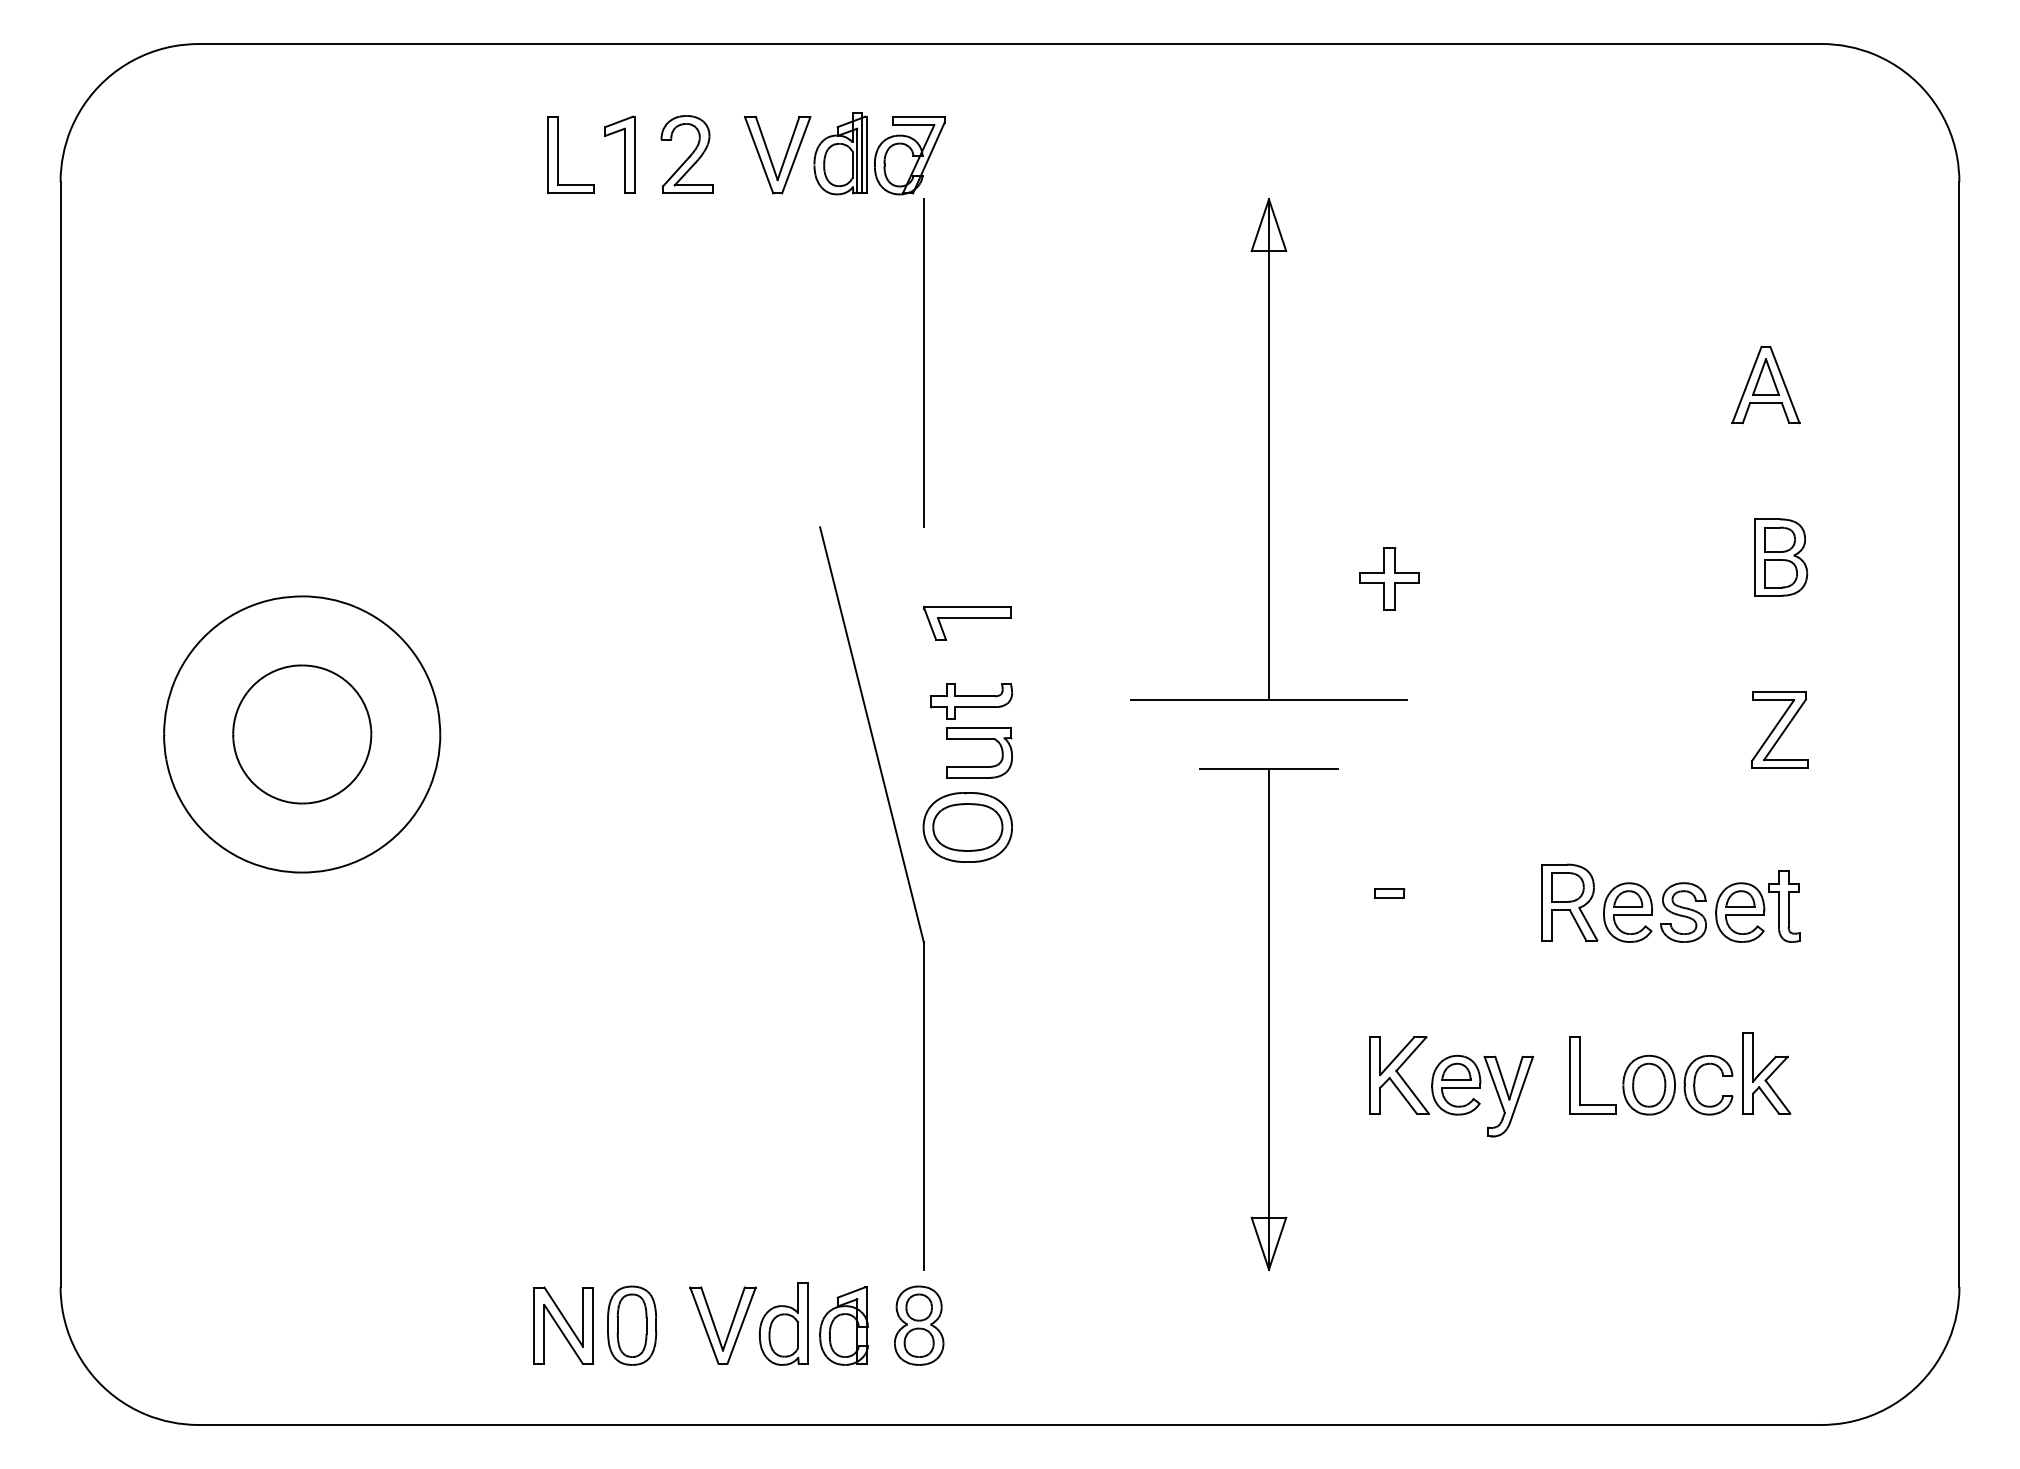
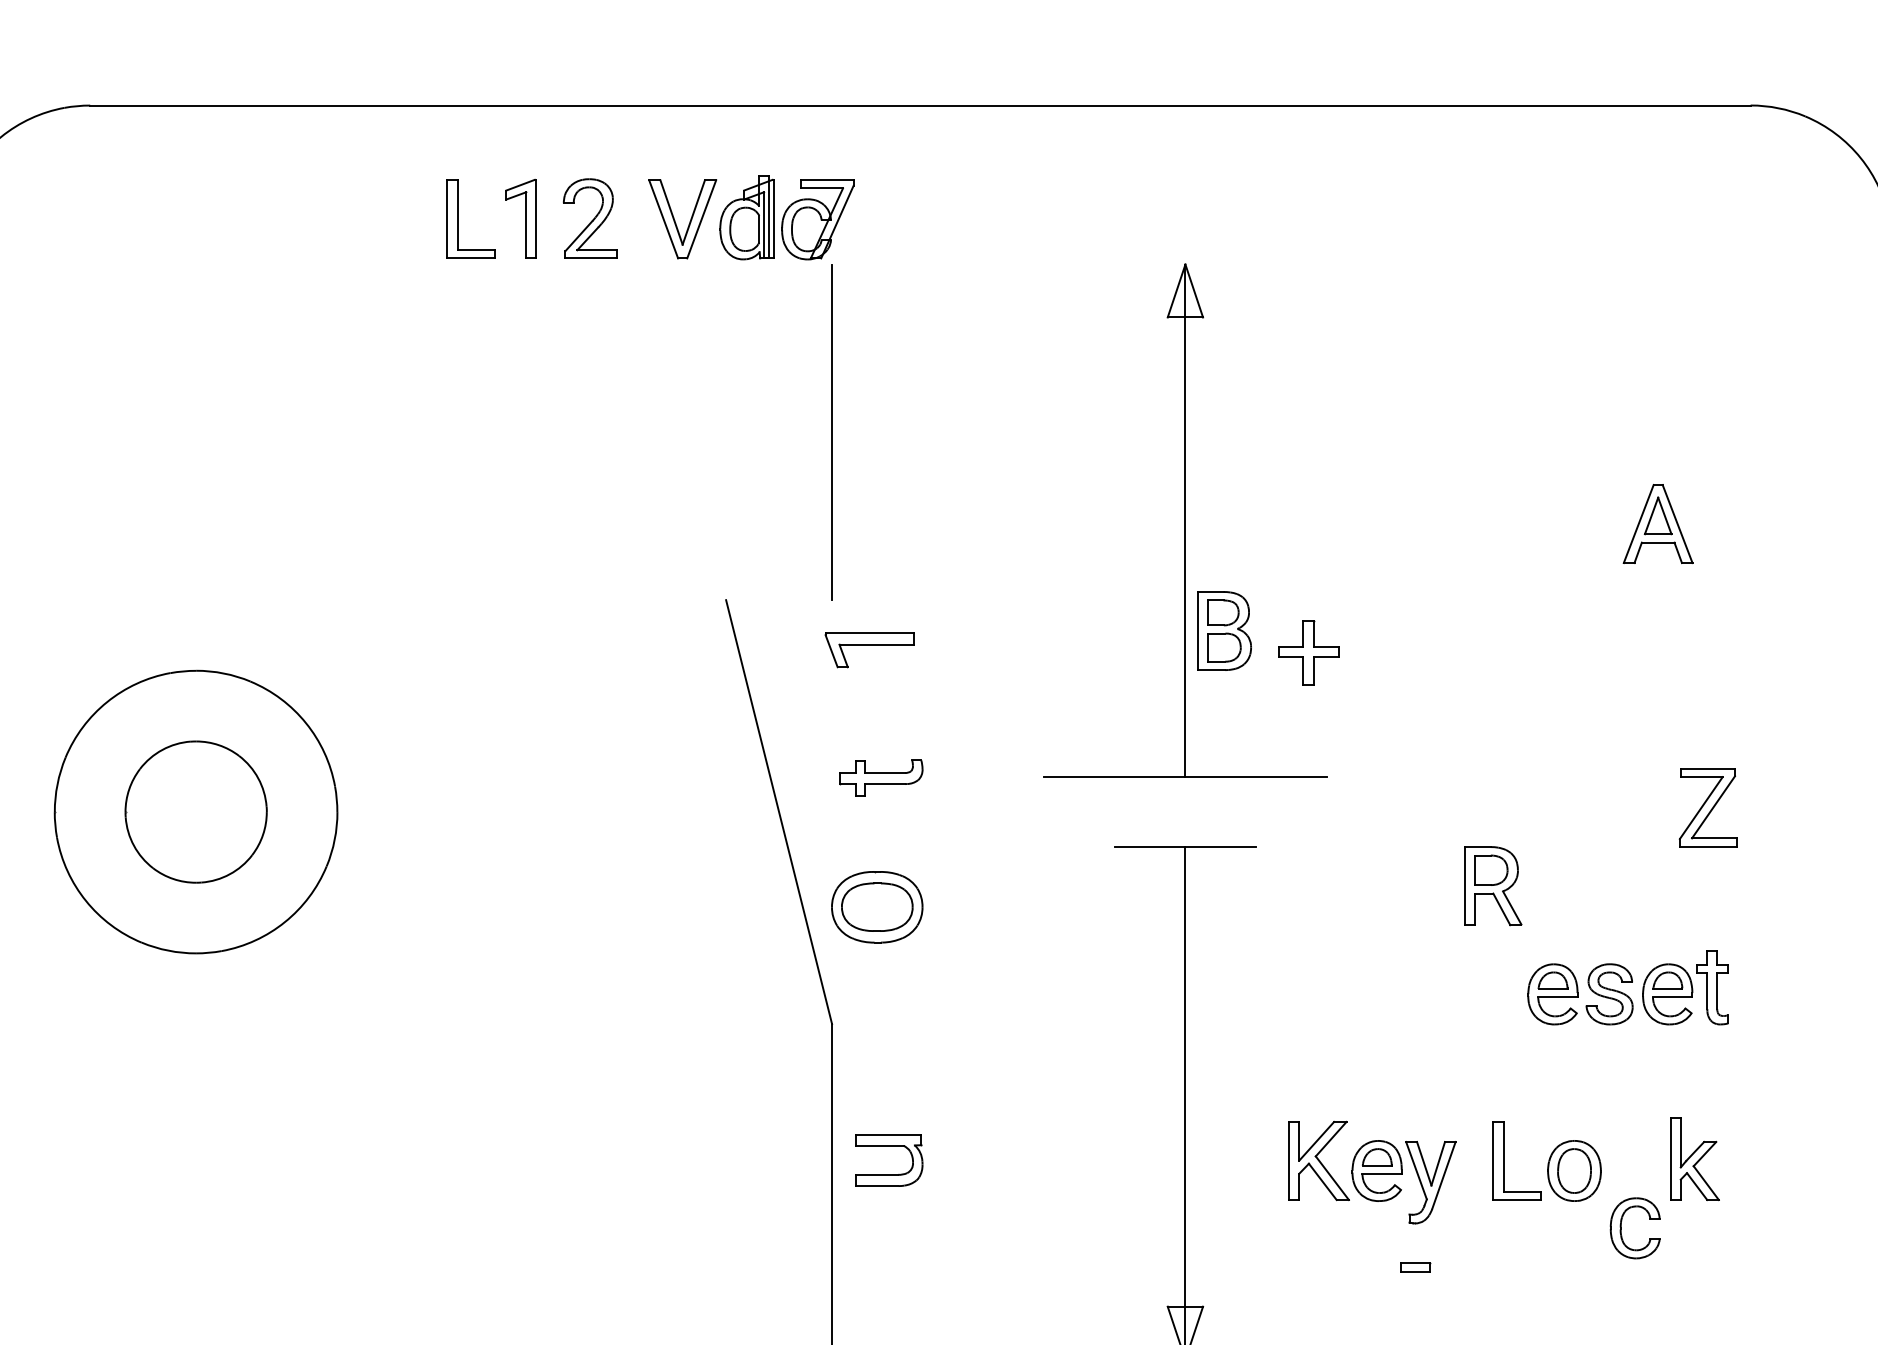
part: (1765, 384) -> (1657, 523), moved
part: (1781, 557) -> (1224, 630), moved
part: (967, 623) -> (869, 650), moved
part: (979, 739) -> (889, 1146), moved
part: (1389, 893) -> (1415, 1267), moved
part: (1569, 902) -> (1492, 885), moved
part: (1695, 1084) -> (1621, 1227), moved

